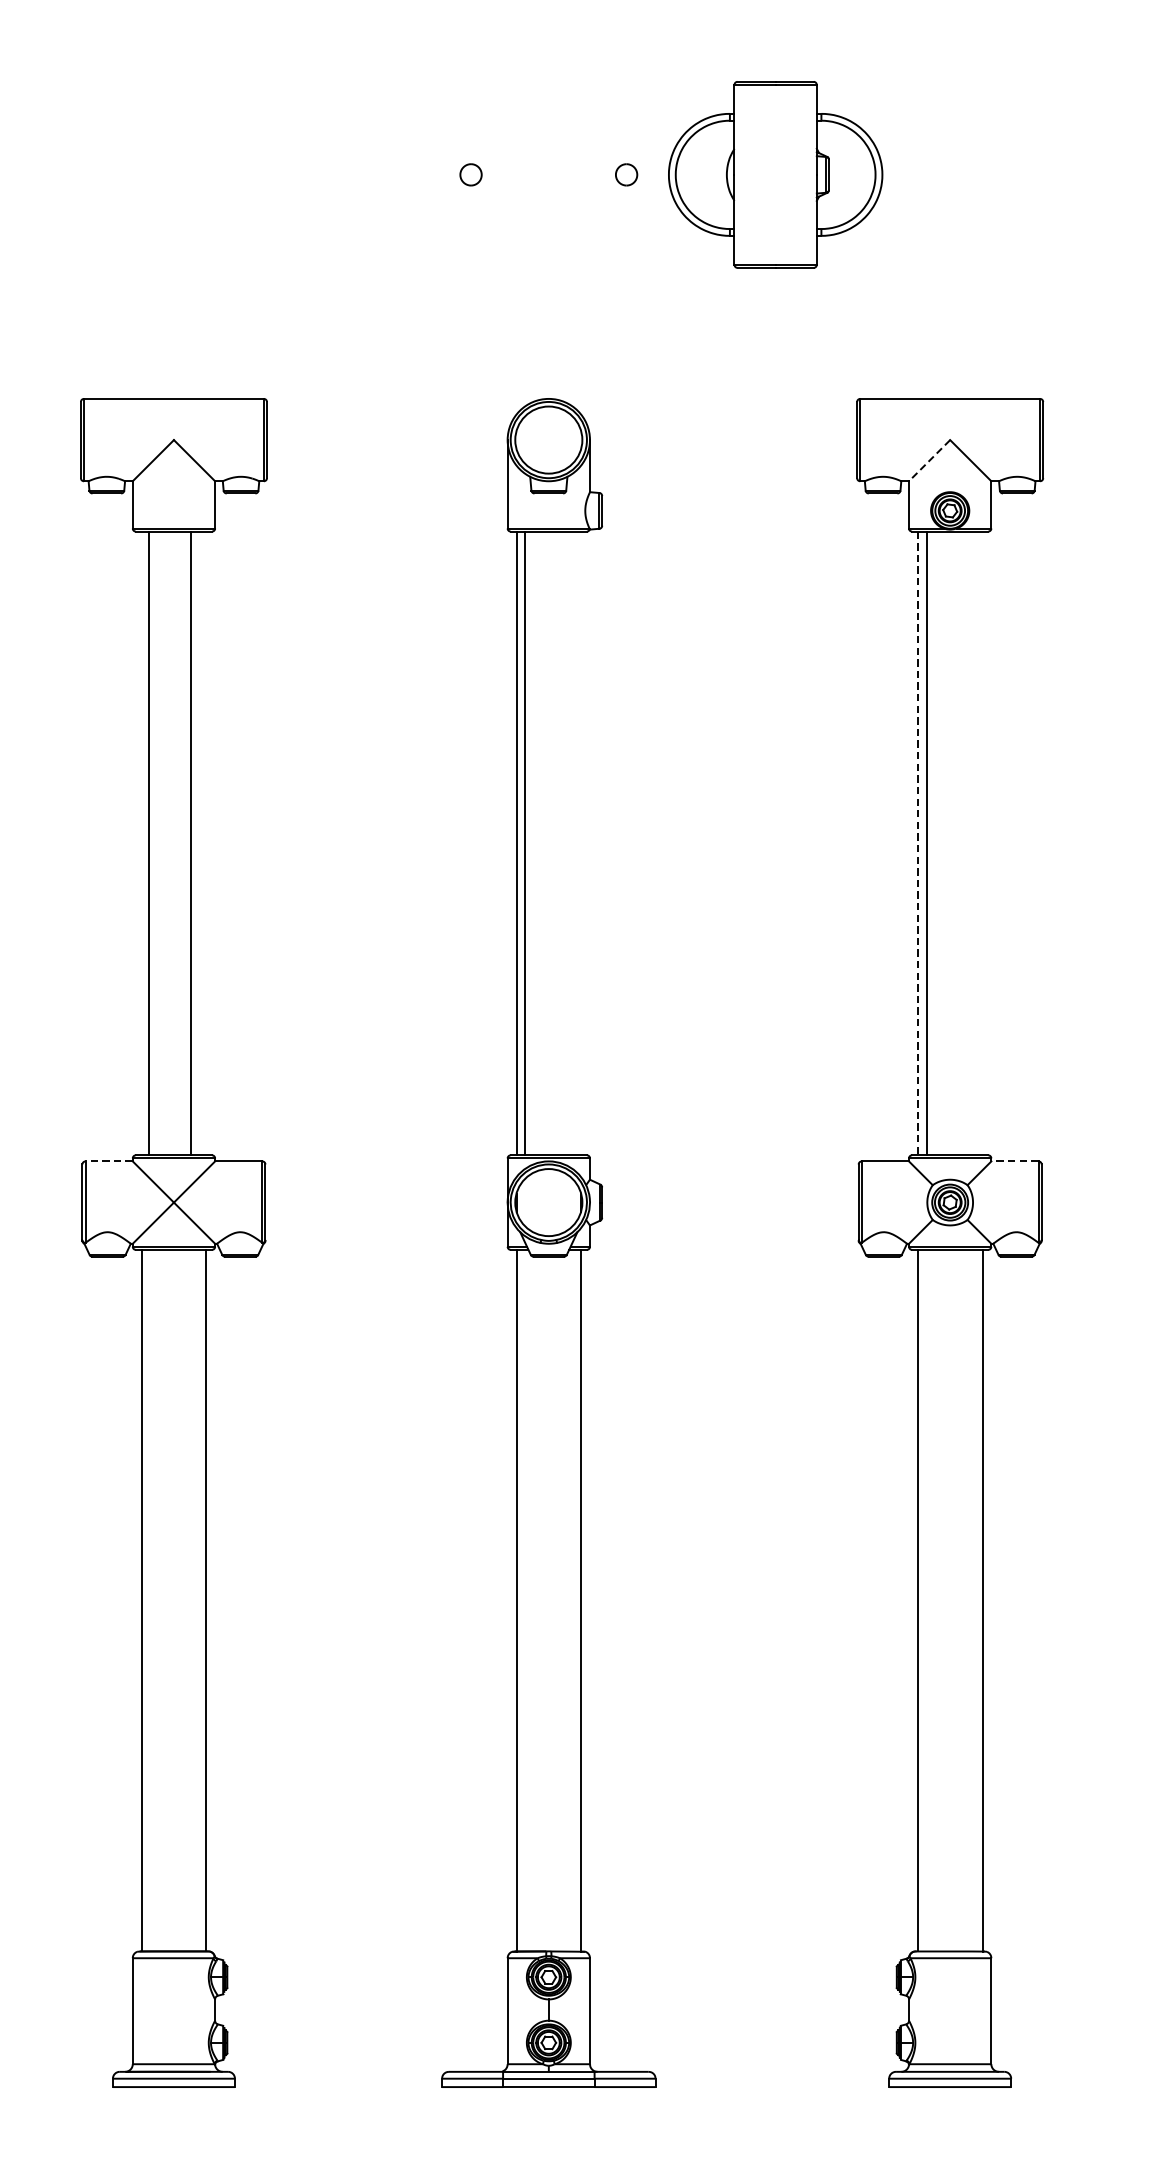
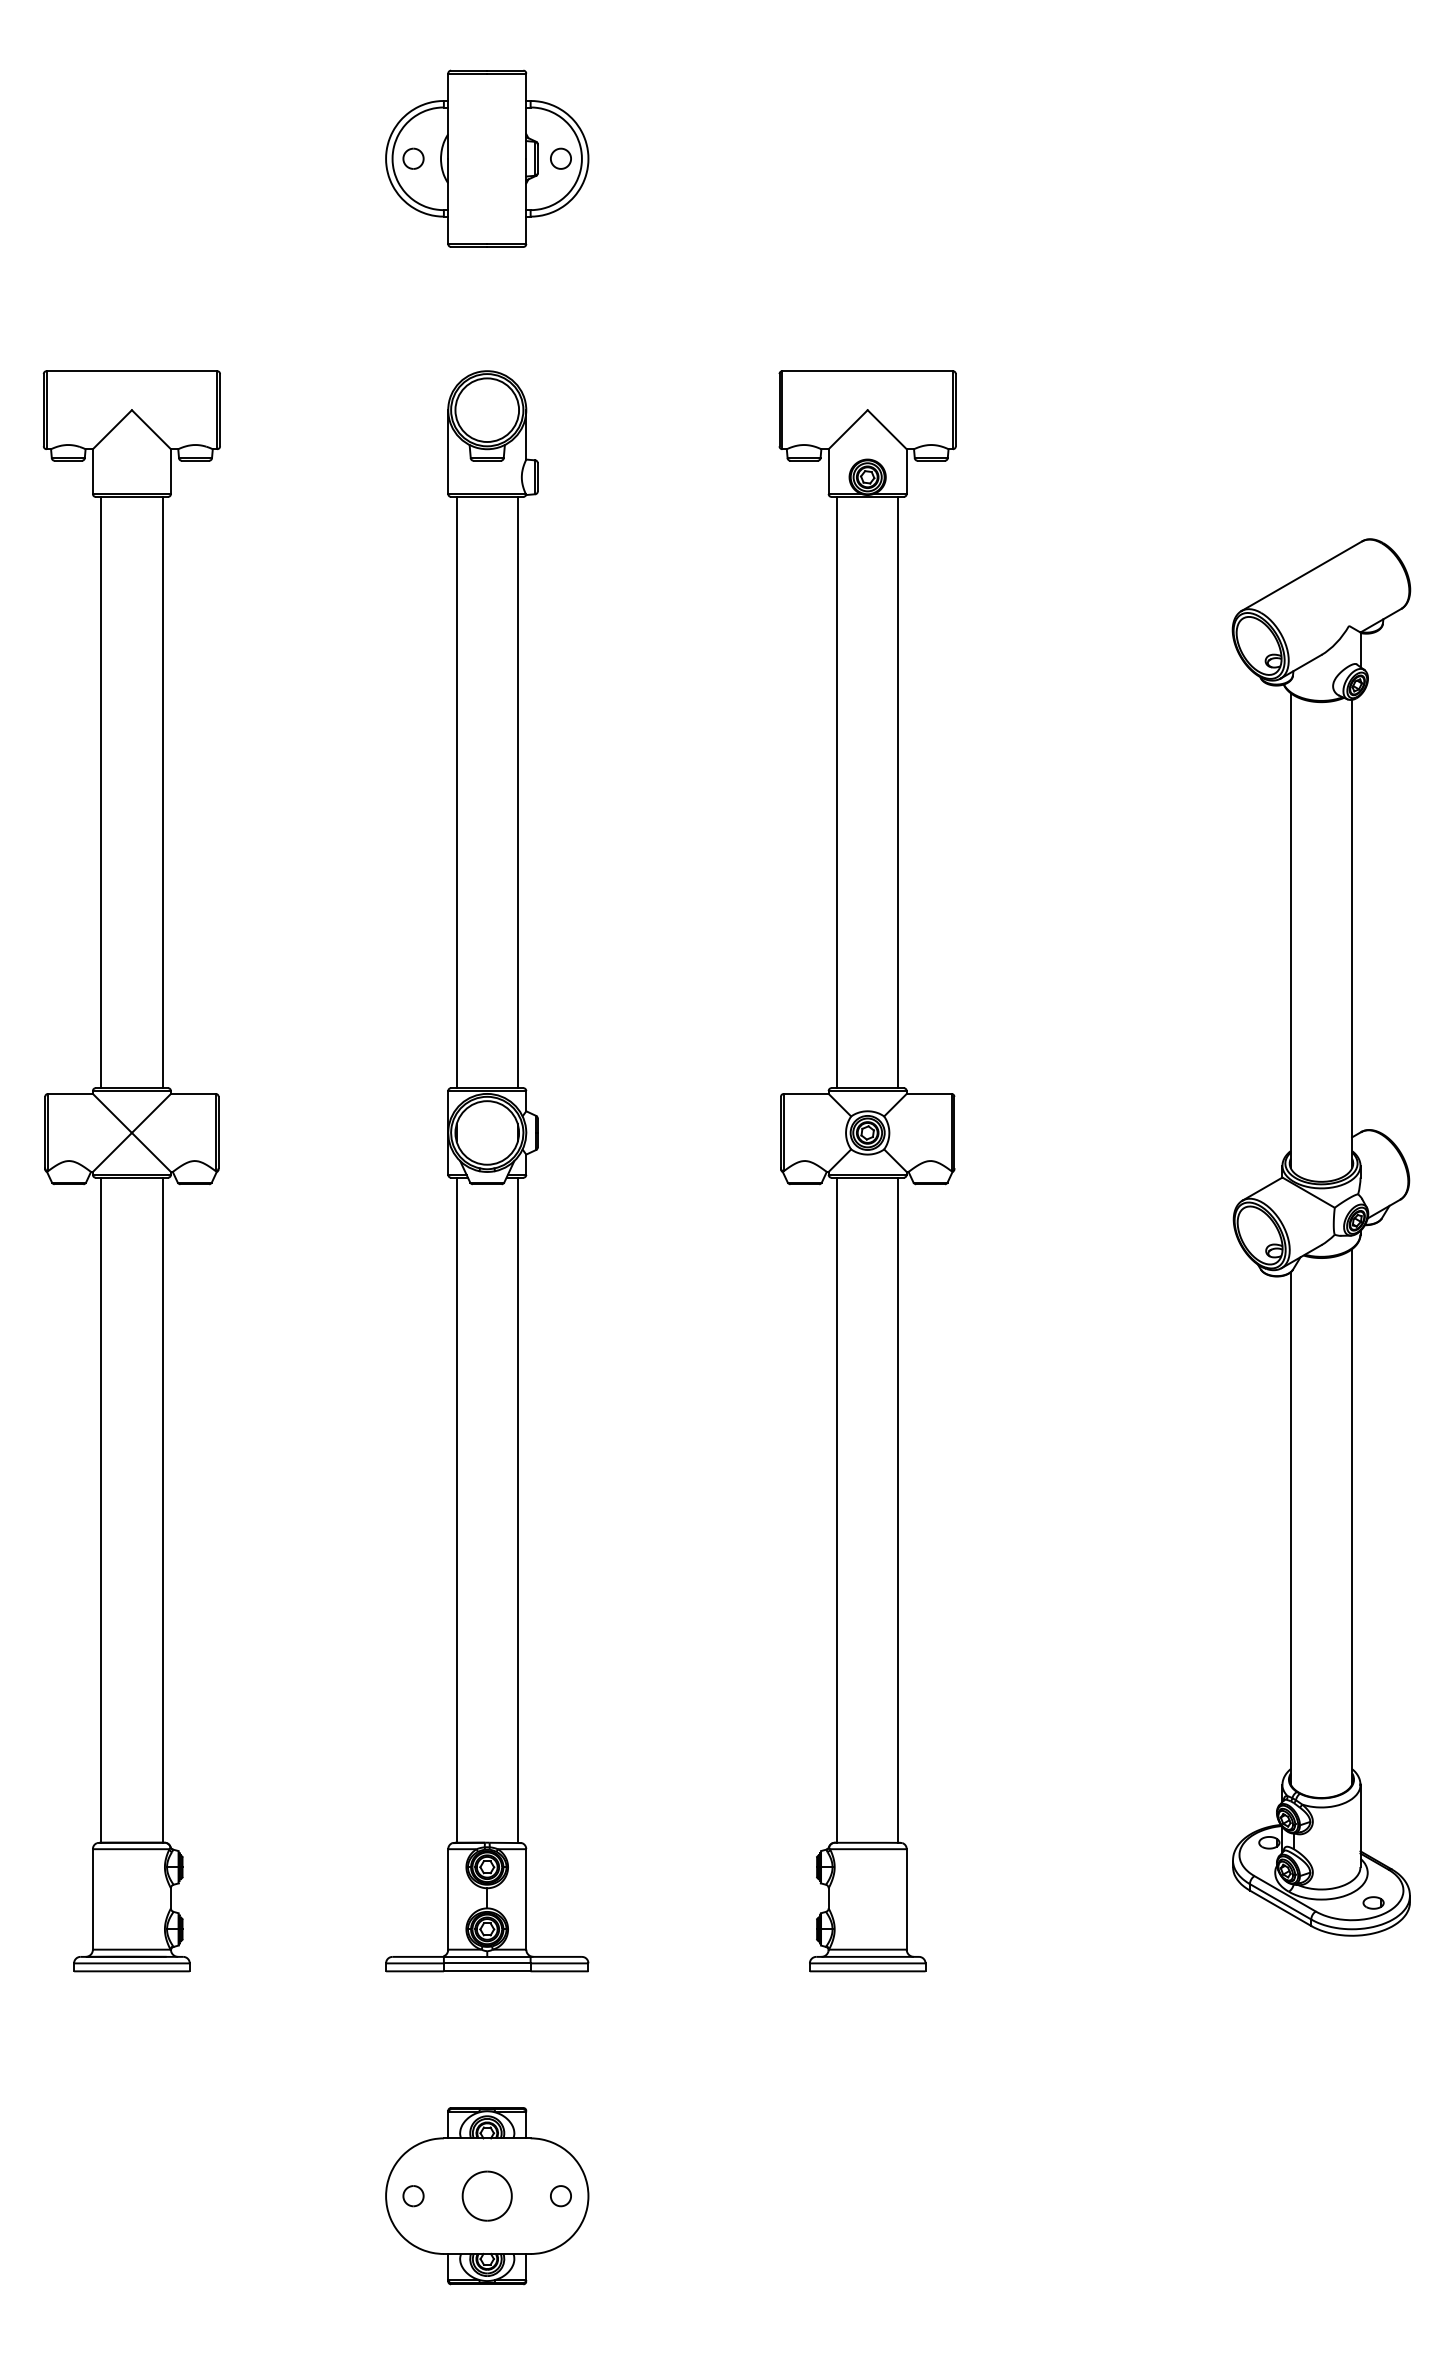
part: (775, 174) -> (487, 158), moved
line: (929, 460) -> (848, 429), dashed -> solid
line: (149, 843) -> (162, 792), moved
line: (191, 843) -> (101, 792), moved
line: (524, 843) -> (517, 792), moved
line: (918, 843) -> (837, 792), dashed -> solid
line: (926, 843) -> (898, 792), moved
line: (109, 1160) -> (70, 1093), dashed -> solid
line: (1014, 1160) -> (928, 1093), dashed -> solid

